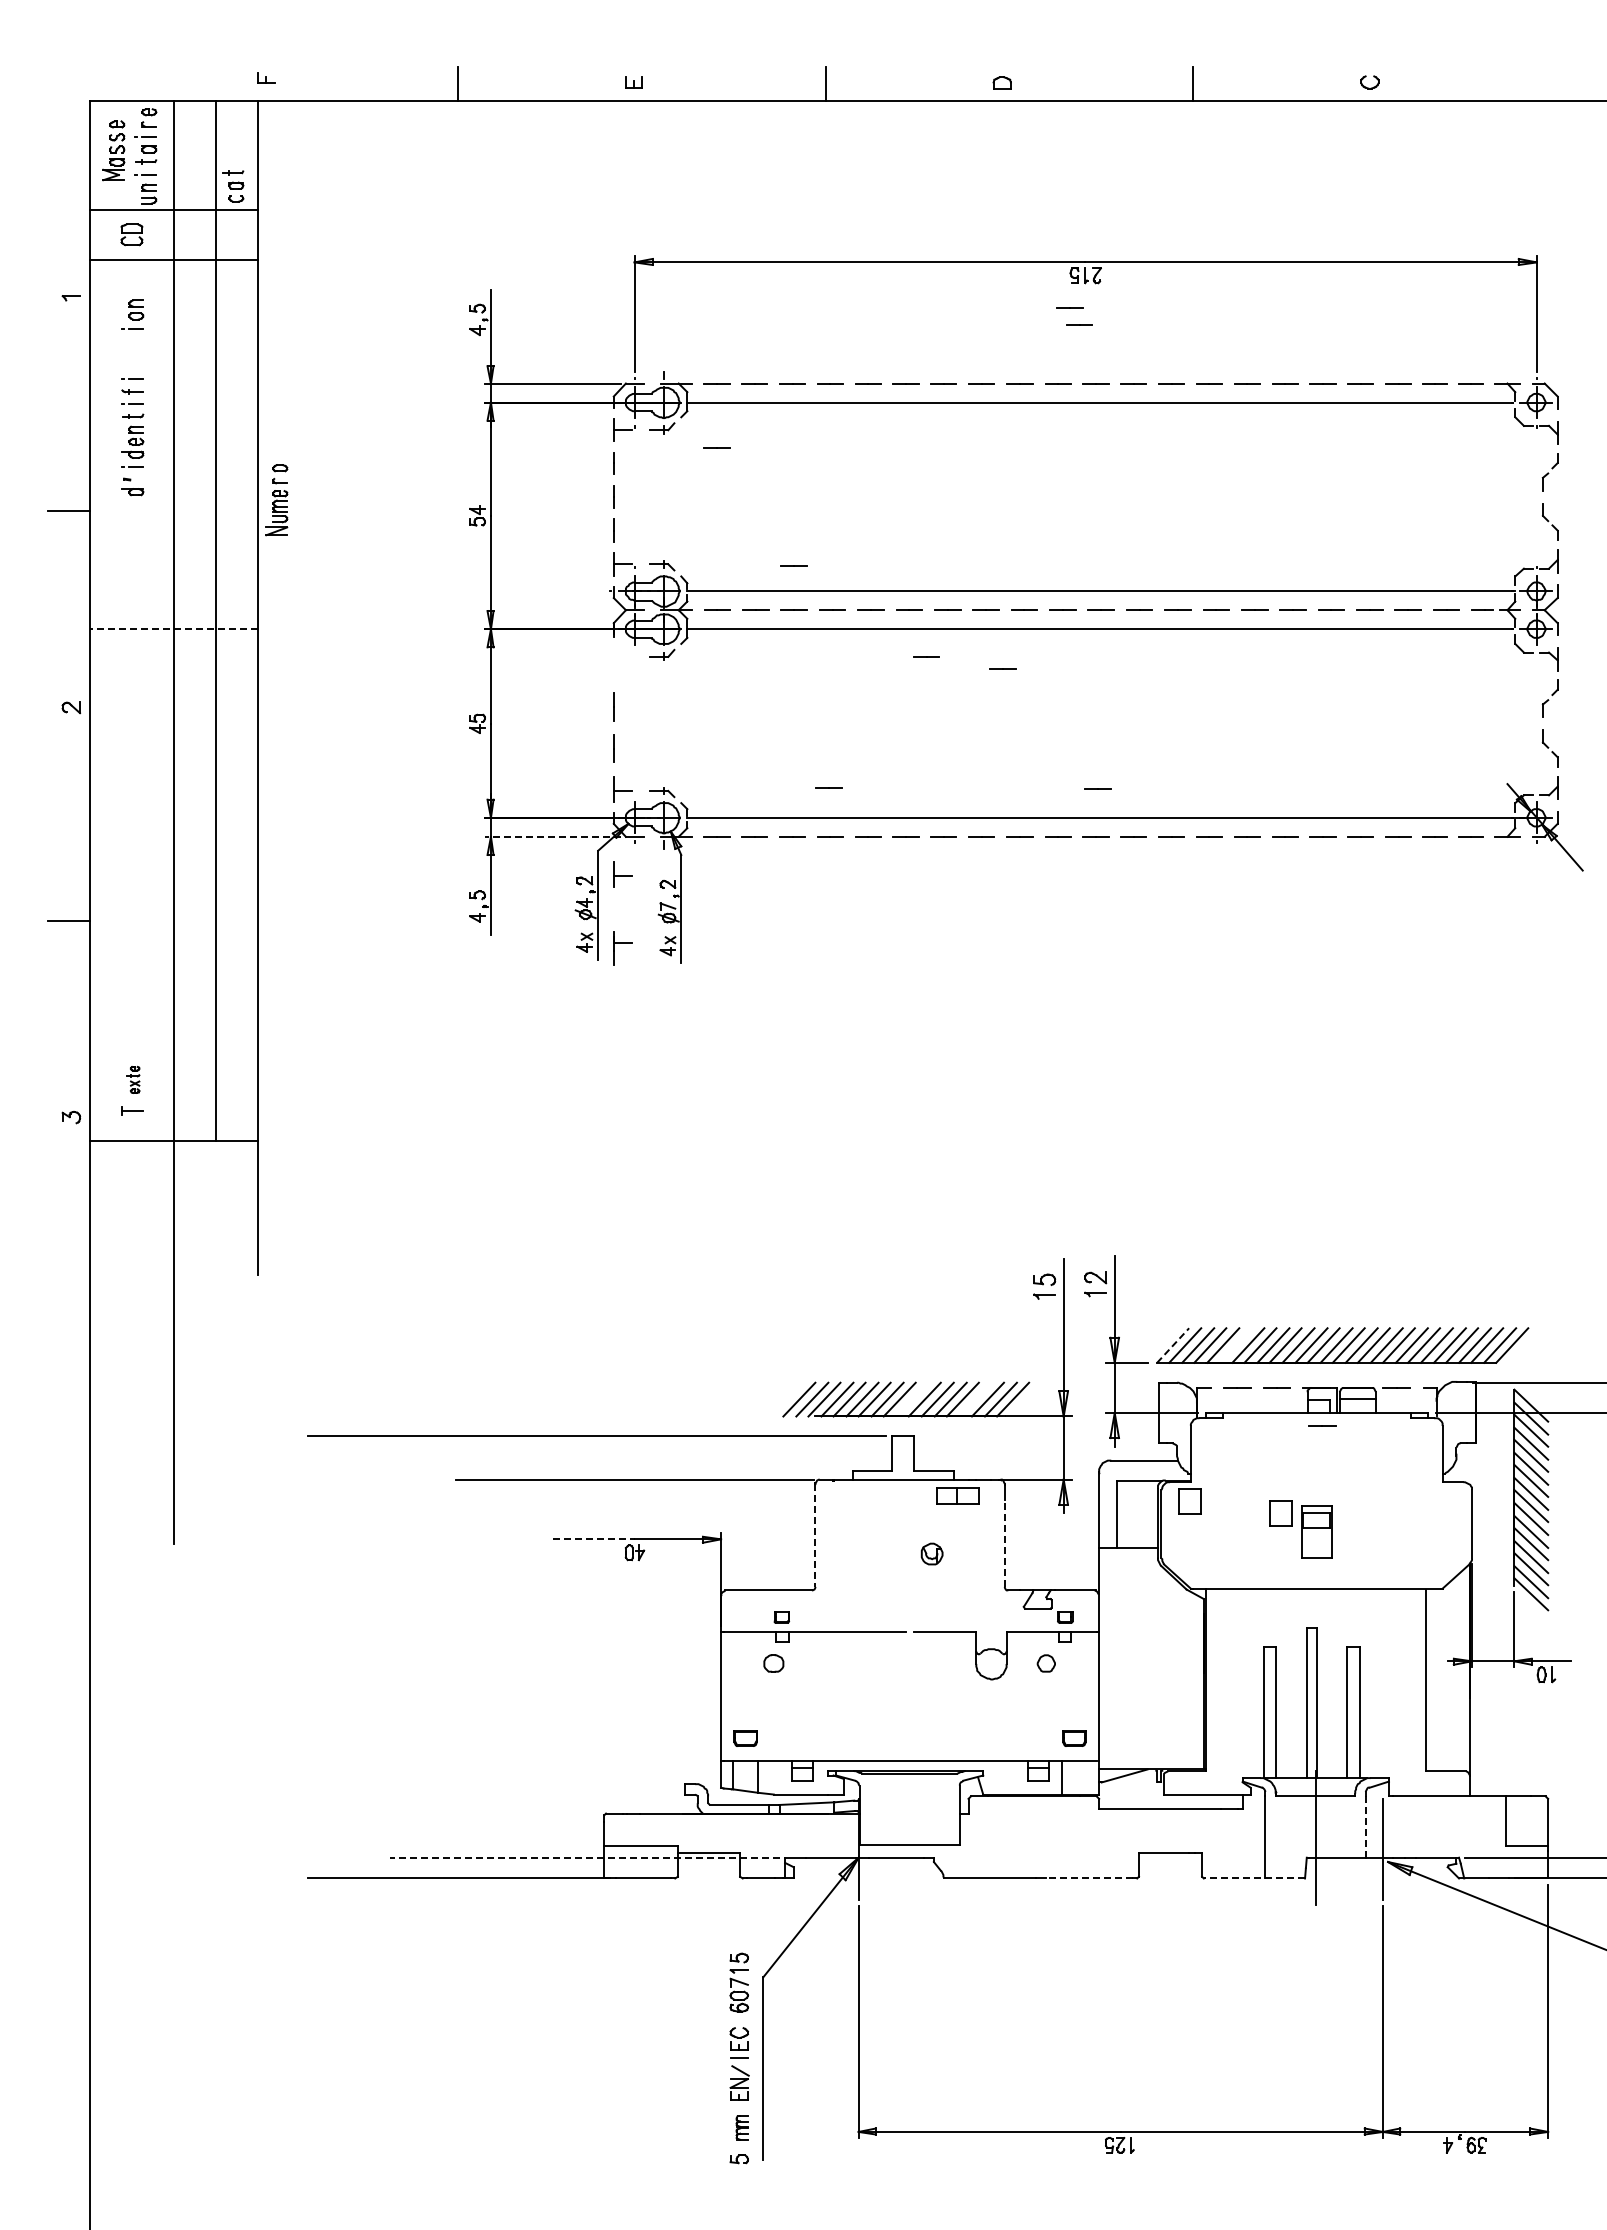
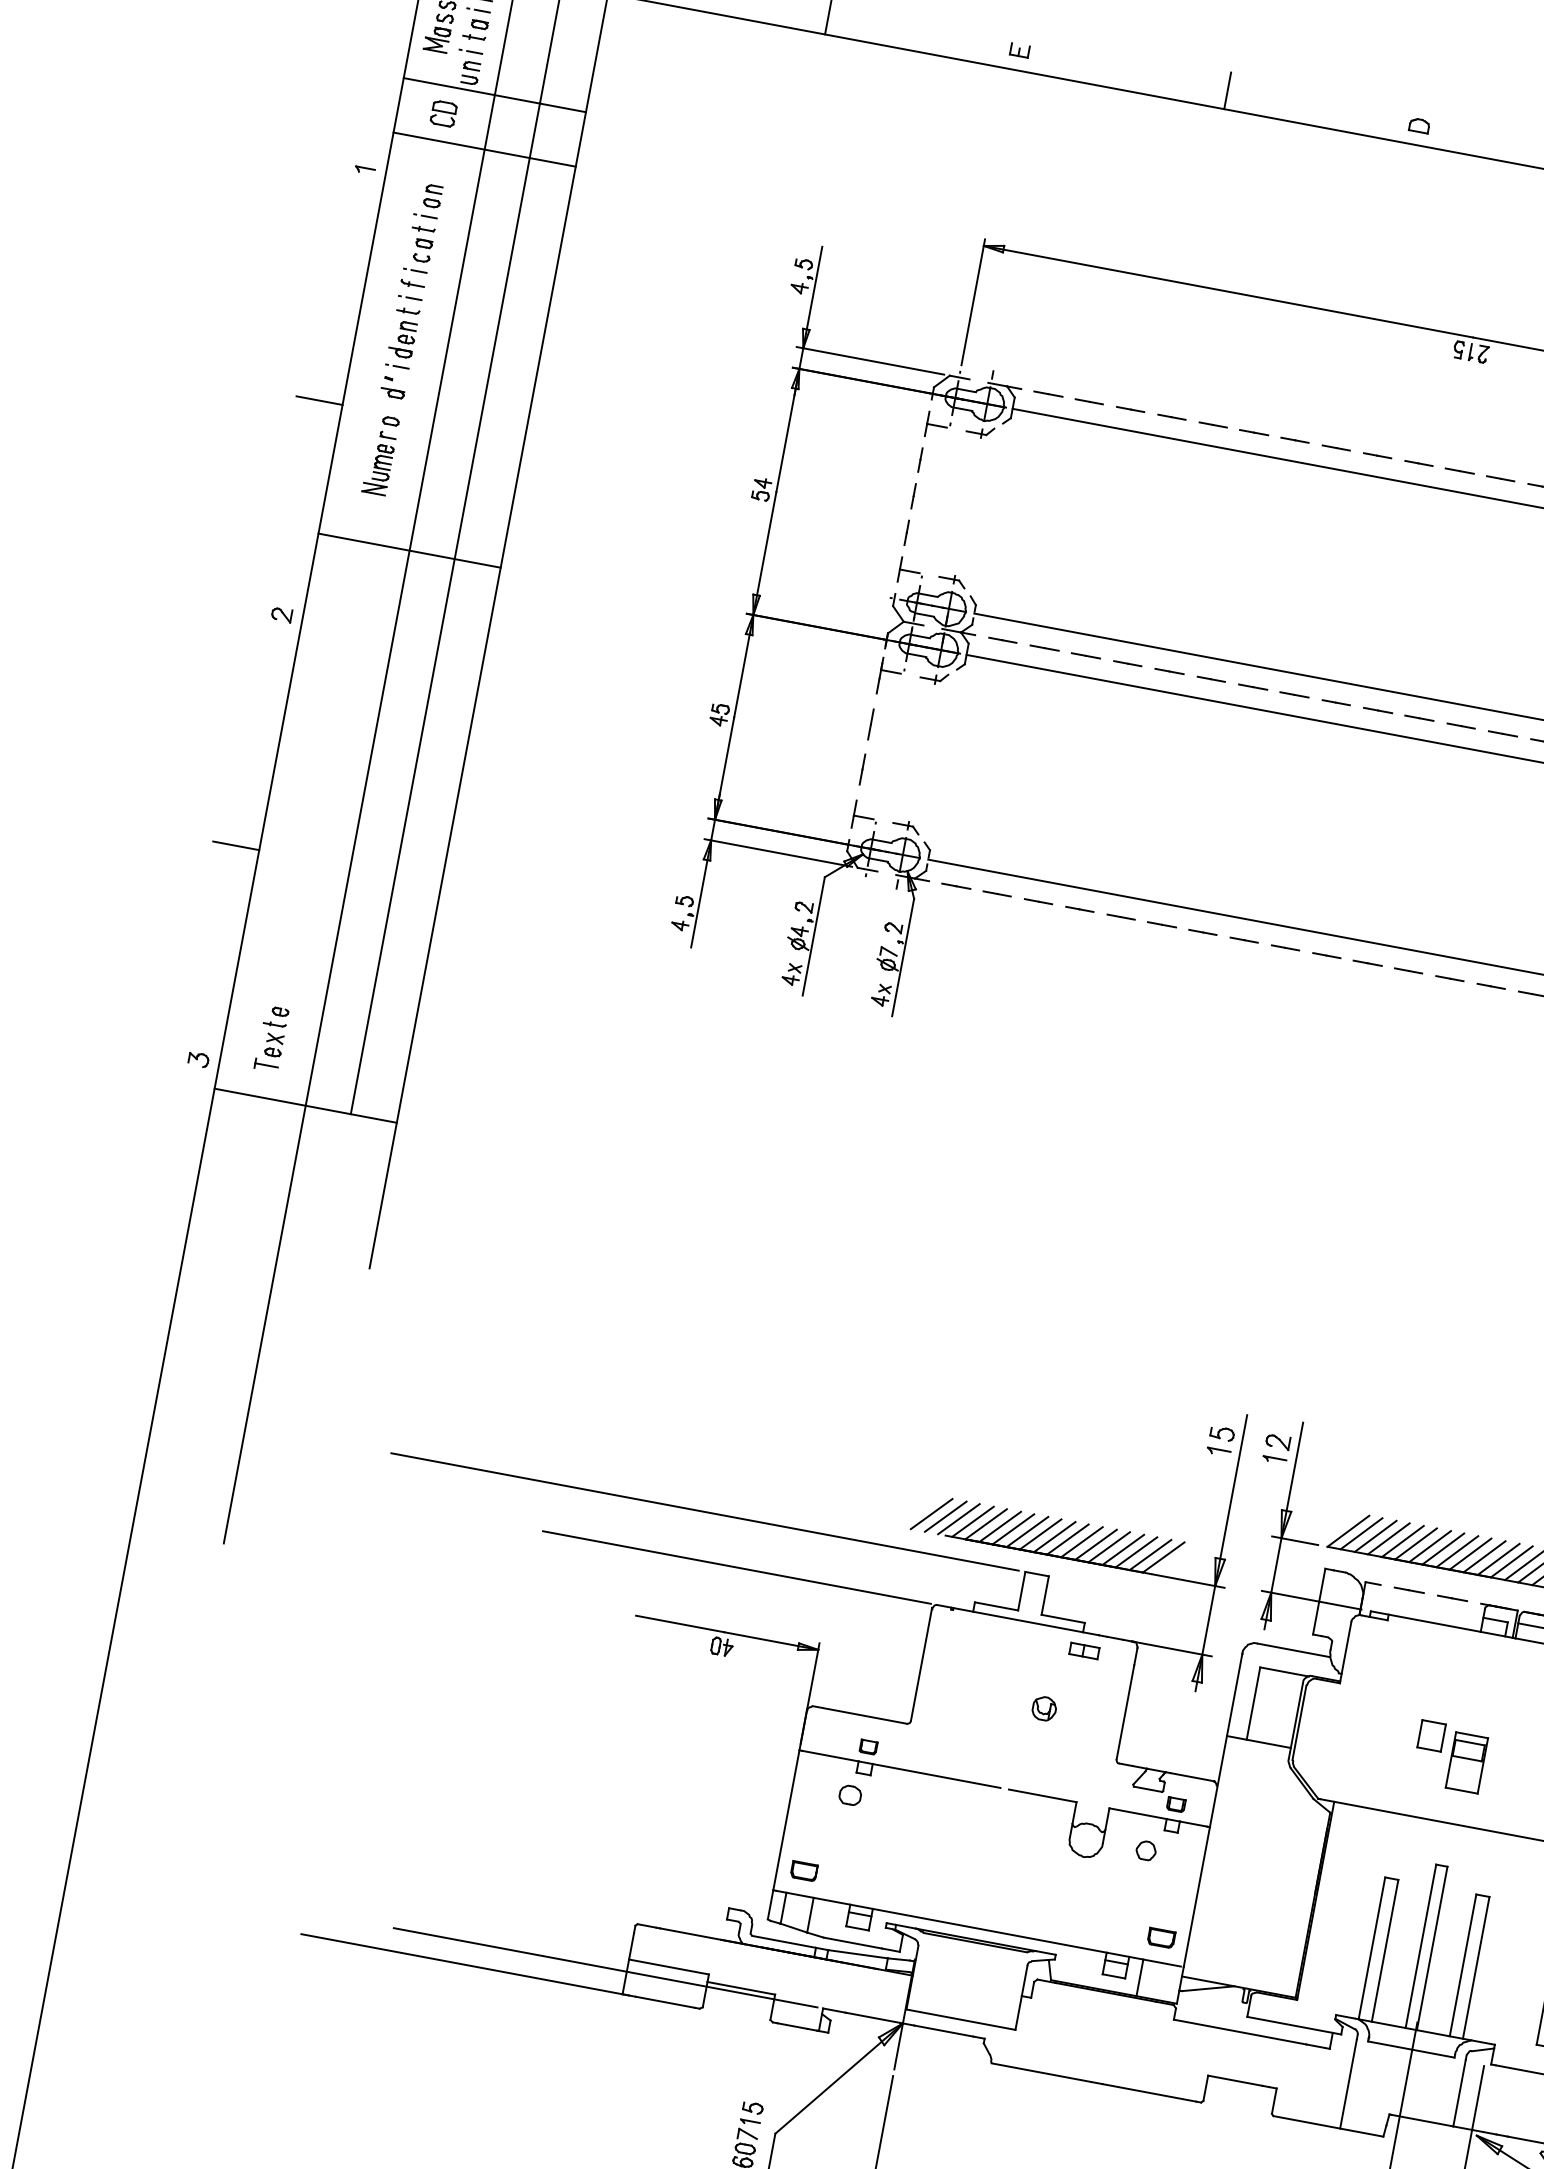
part: (233, 186) -> (421, 244), moved
line: (1069, 307) -> (1446, 383), removed
line: (1079, 324) -> (1454, 403), removed
line: (716, 447) -> (1035, 463), removed
part: (276, 500) -> (380, 455), moved
line: (793, 565) -> (1094, 607), removed
line: (174, 629) -> (409, 551), dashed -> solid
line: (926, 656) -> (1220, 733), removed
line: (1002, 668) -> (1300, 761), removed
line: (828, 787) -> (1087, 855), removed
line: (1097, 788) -> (1379, 911), removed
line: (552, 836) -> (778, 852), dashed -> solid
part: (622, 874) -> (846, 908), removed
part: (622, 948) -> (889, 677), moved
part: (133, 1079) -> (273, 1031), size x1.67
line: (1173, 1345) -> (1348, 1531), dashed -> solid
line: (1235, 1345) -> (1416, 1543), added
line: (912, 1399) -> (1054, 1536), added
line: (975, 1399) -> (1122, 1549), added
line: (1322, 1425) -> (1494, 1648), removed
part: (957, 1495) -> (1083, 1650), size x0.62
part: (1189, 1501) -> (1334, 1703), removed
line: (815, 1535) -> (921, 1664), dashed -> solid
line: (593, 1539) -> (679, 1624), dashed -> solid
line: (1004, 1543) -> (1125, 1711), dashed -> solid
line: (1365, 1827) -> (1459, 2093), dashed -> solid
line: (584, 1857) -> (605, 1967), dashed -> solid
line: (1089, 1878) -> (1149, 2092), dashed -> solid
line: (1254, 1878) -> (1328, 2126), dashed -> solid

